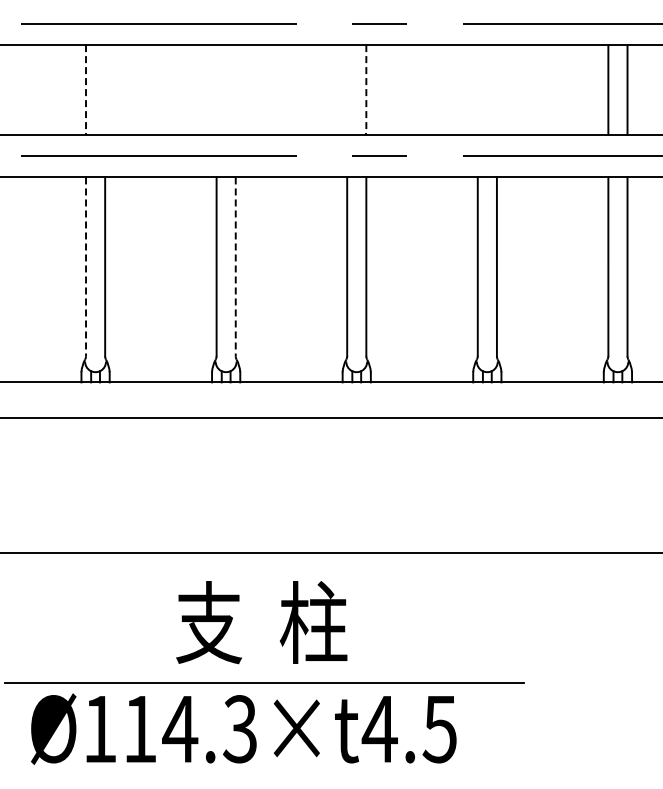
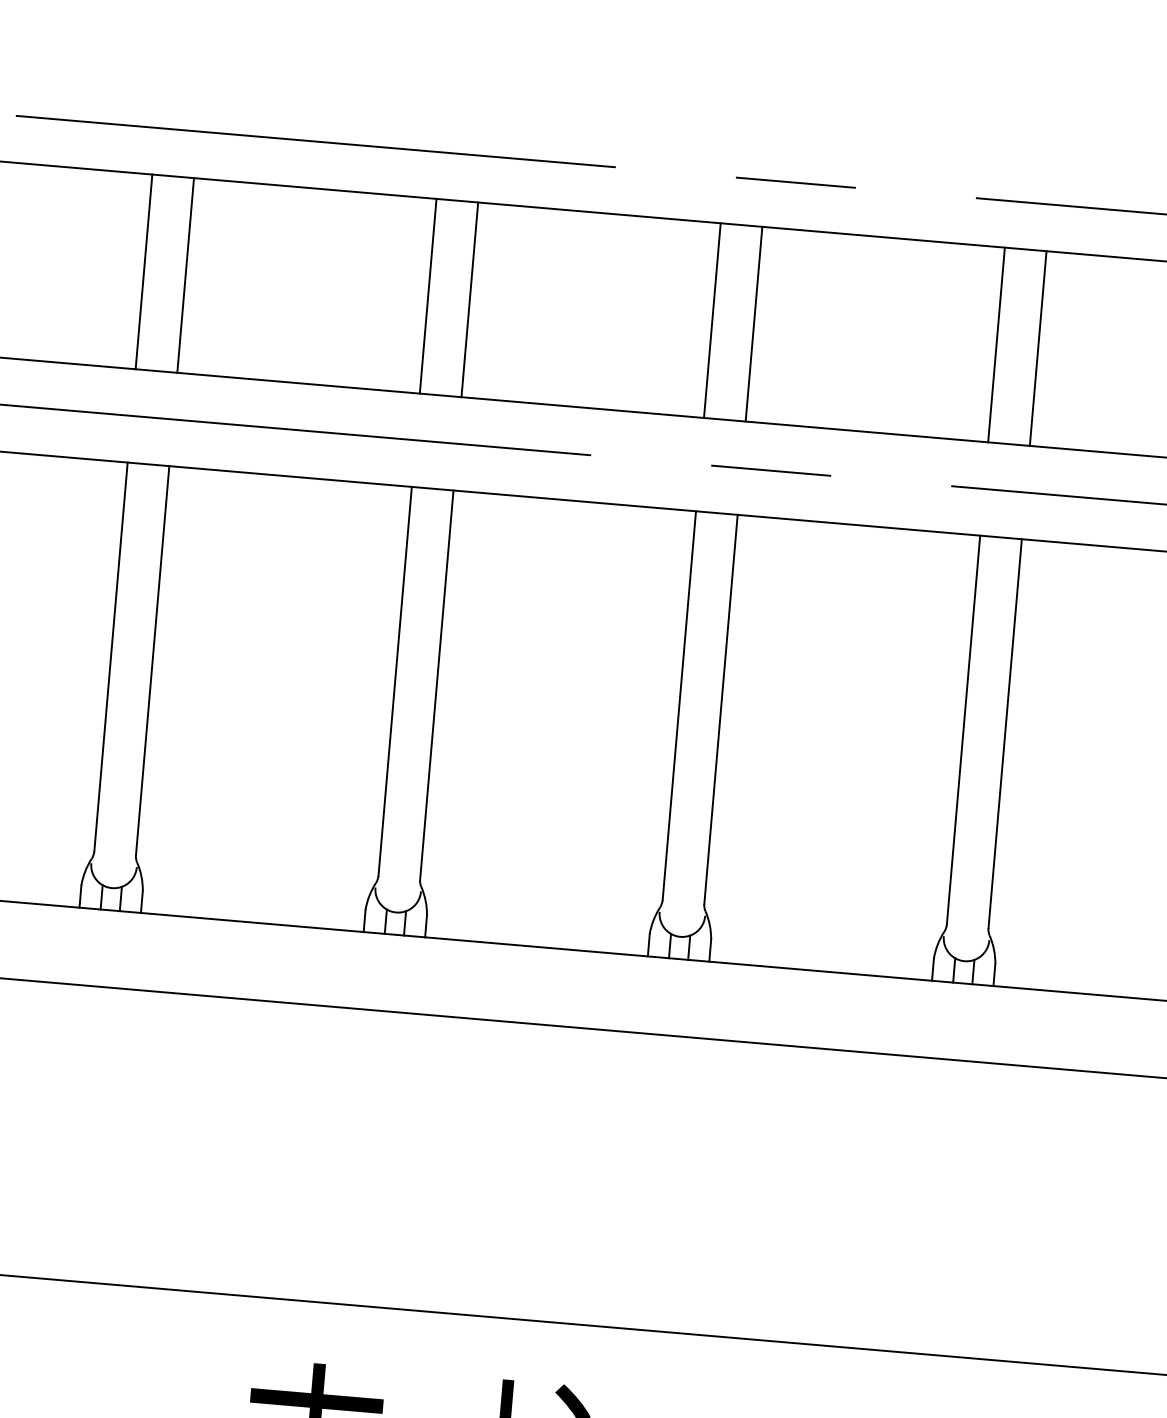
line: (86, 89) -> (145, 271), dashed -> solid
line: (105, 89) -> (186, 274), added
line: (216, 89) -> (428, 295), added
line: (235, 89) -> (469, 299), added
line: (347, 89) -> (713, 319), added
line: (366, 89) -> (754, 323), dashed -> solid
line: (477, 89) -> (995, 344), added
line: (496, 89) -> (1037, 347), added
line: (86, 267) -> (111, 658), dashed -> solid
line: (235, 267) -> (436, 686), dashed -> solid

